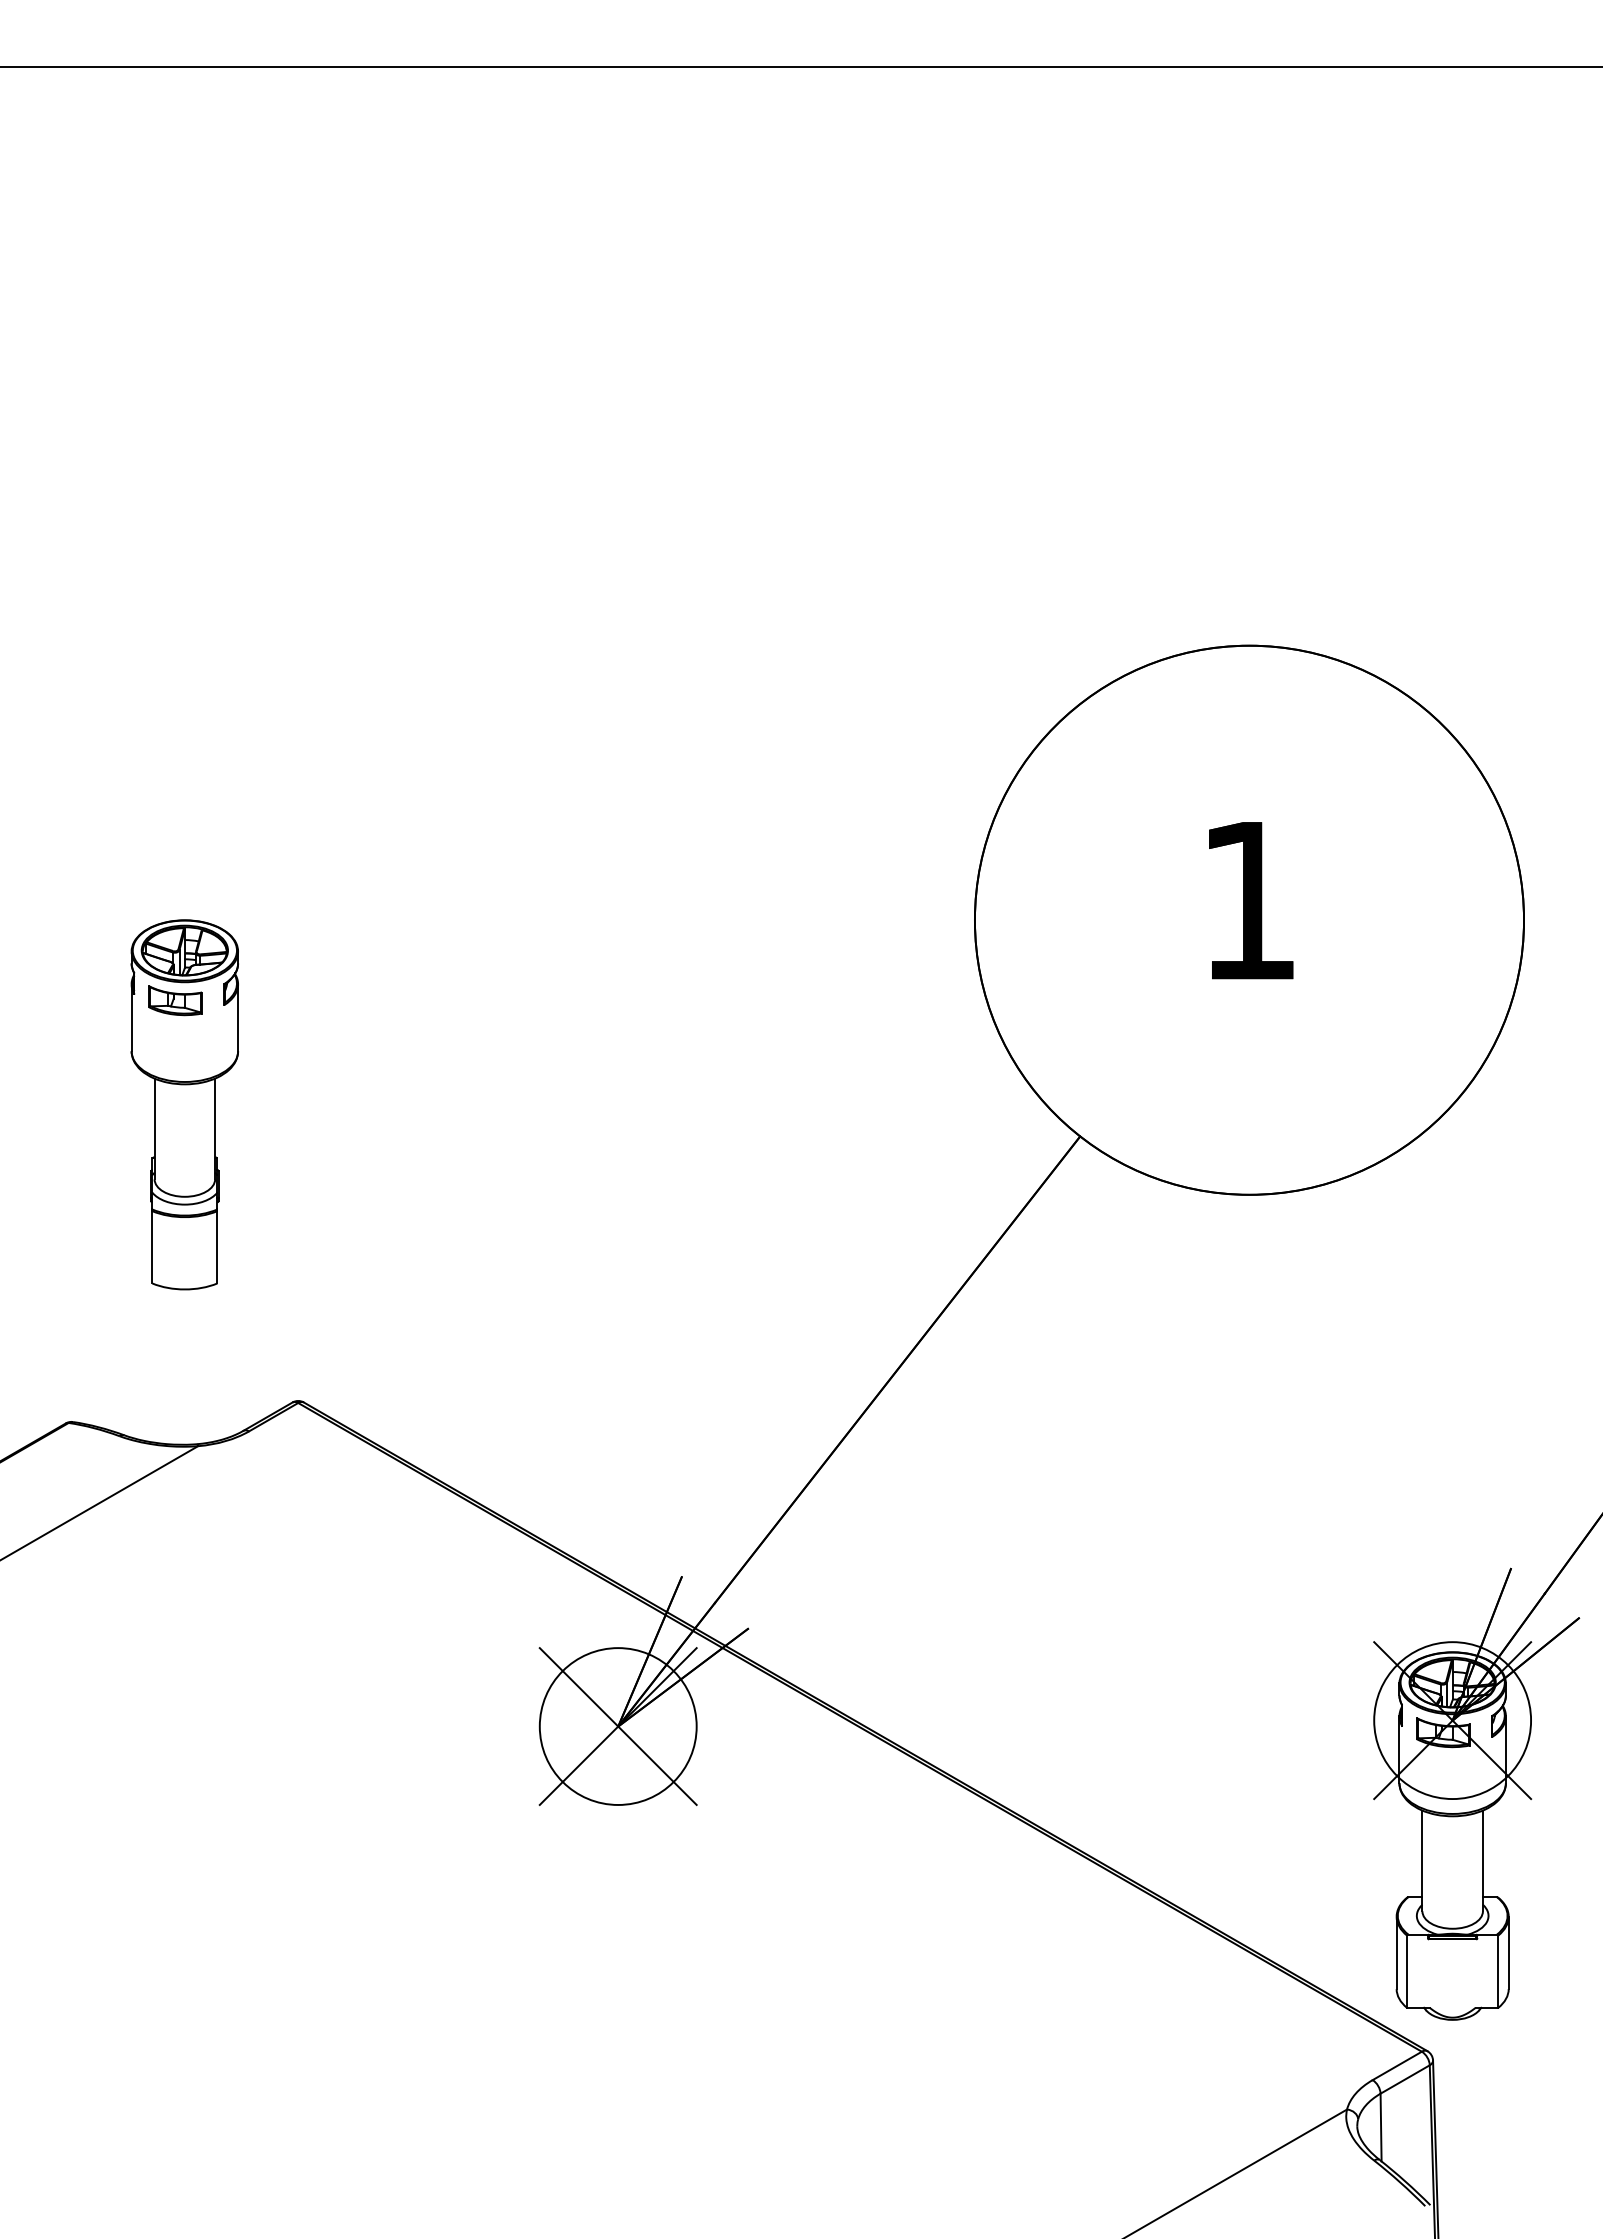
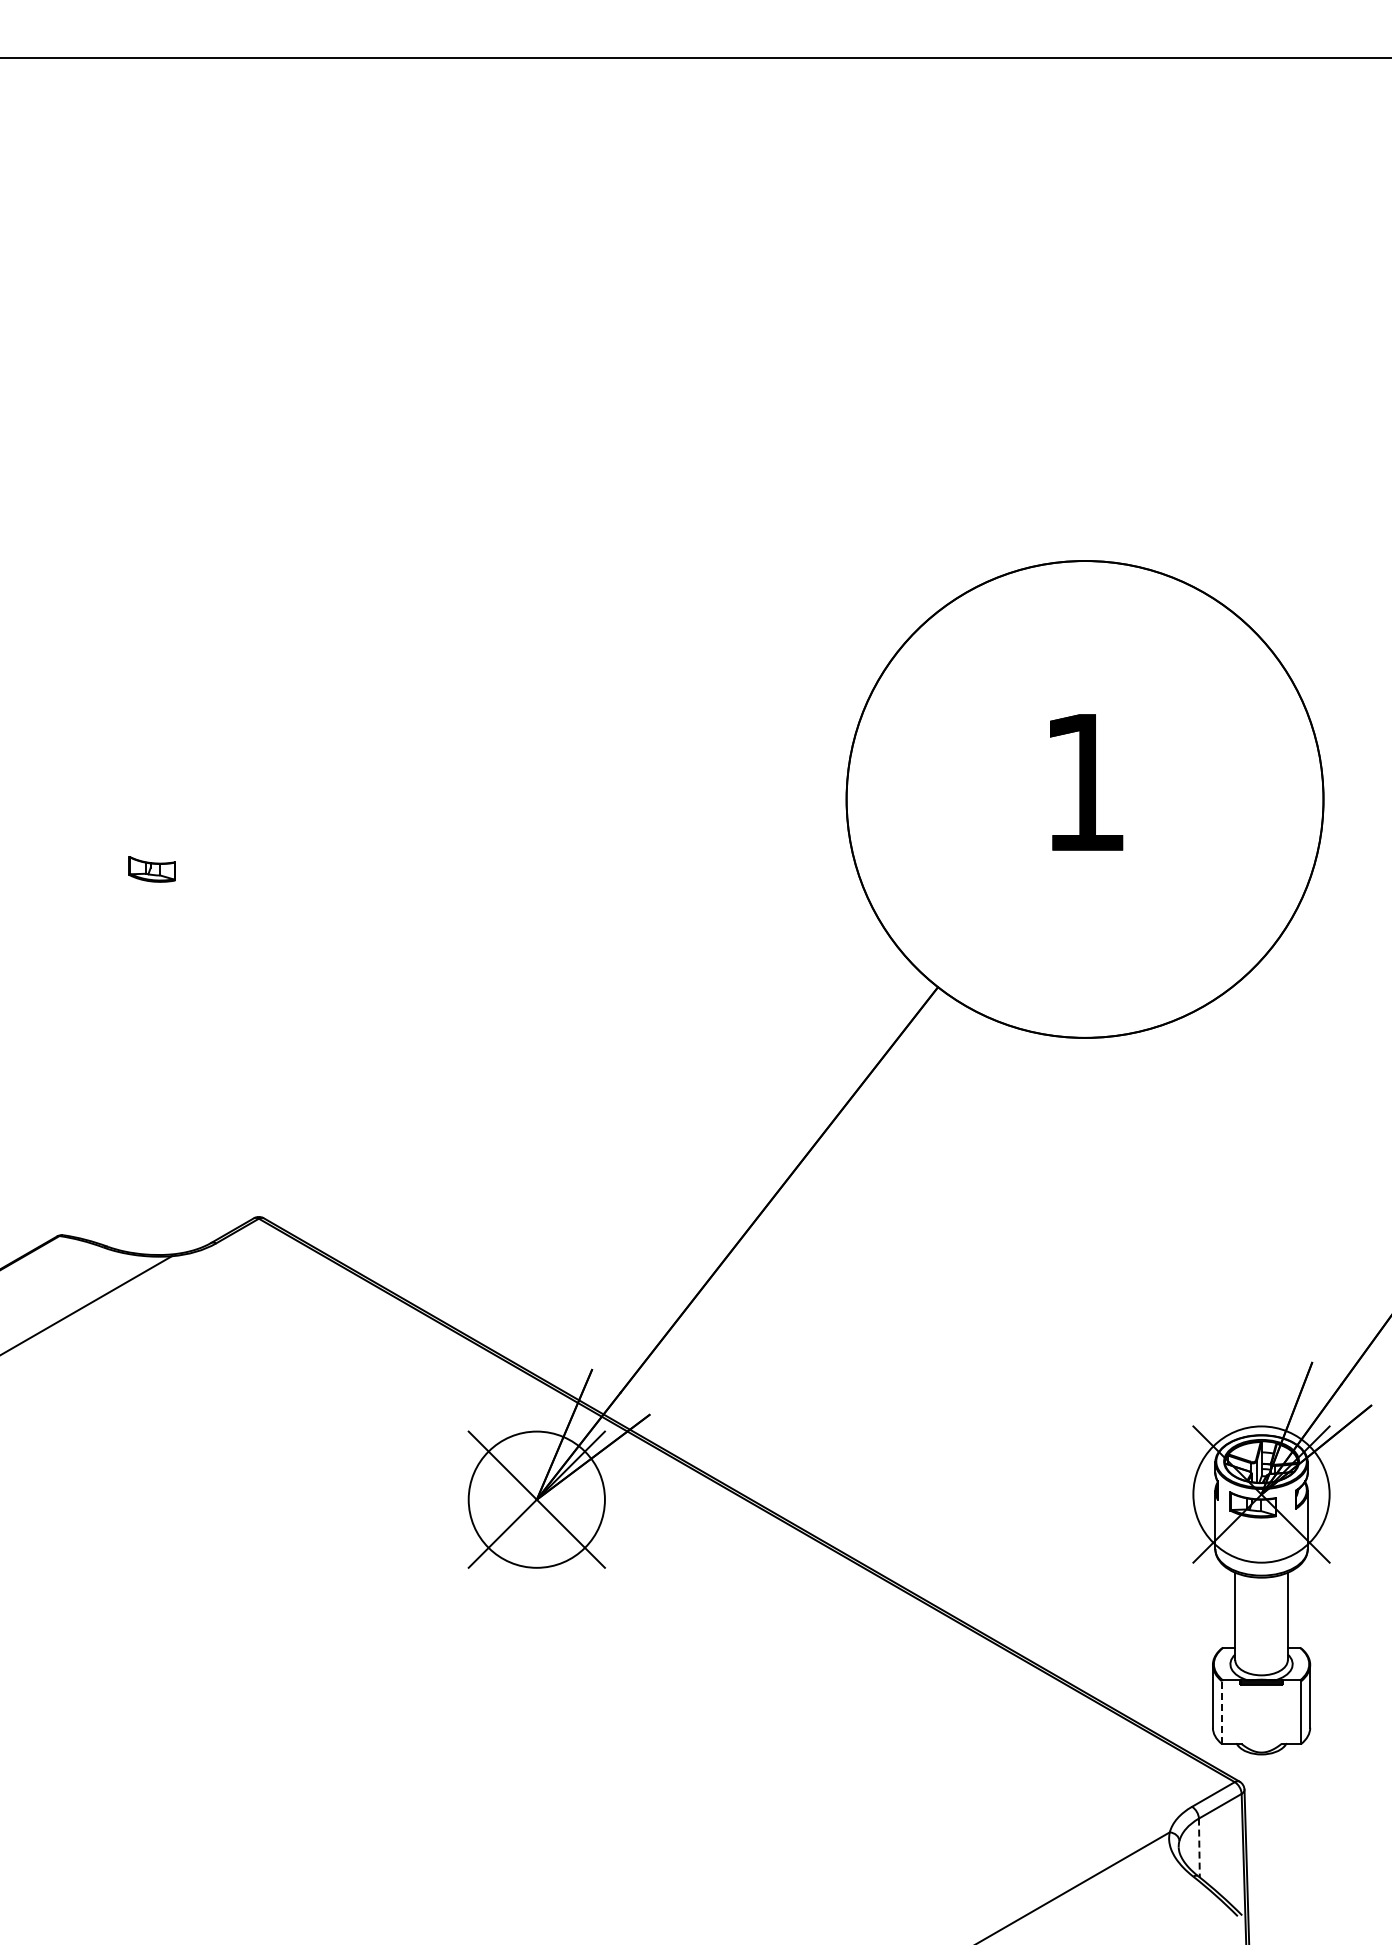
part: (184, 1104) -> (160, 959), removed
line: (1406, 1971) -> (1221, 1712), solid -> dashed
line: (1381, 2128) -> (1199, 1848), solid -> dashed

